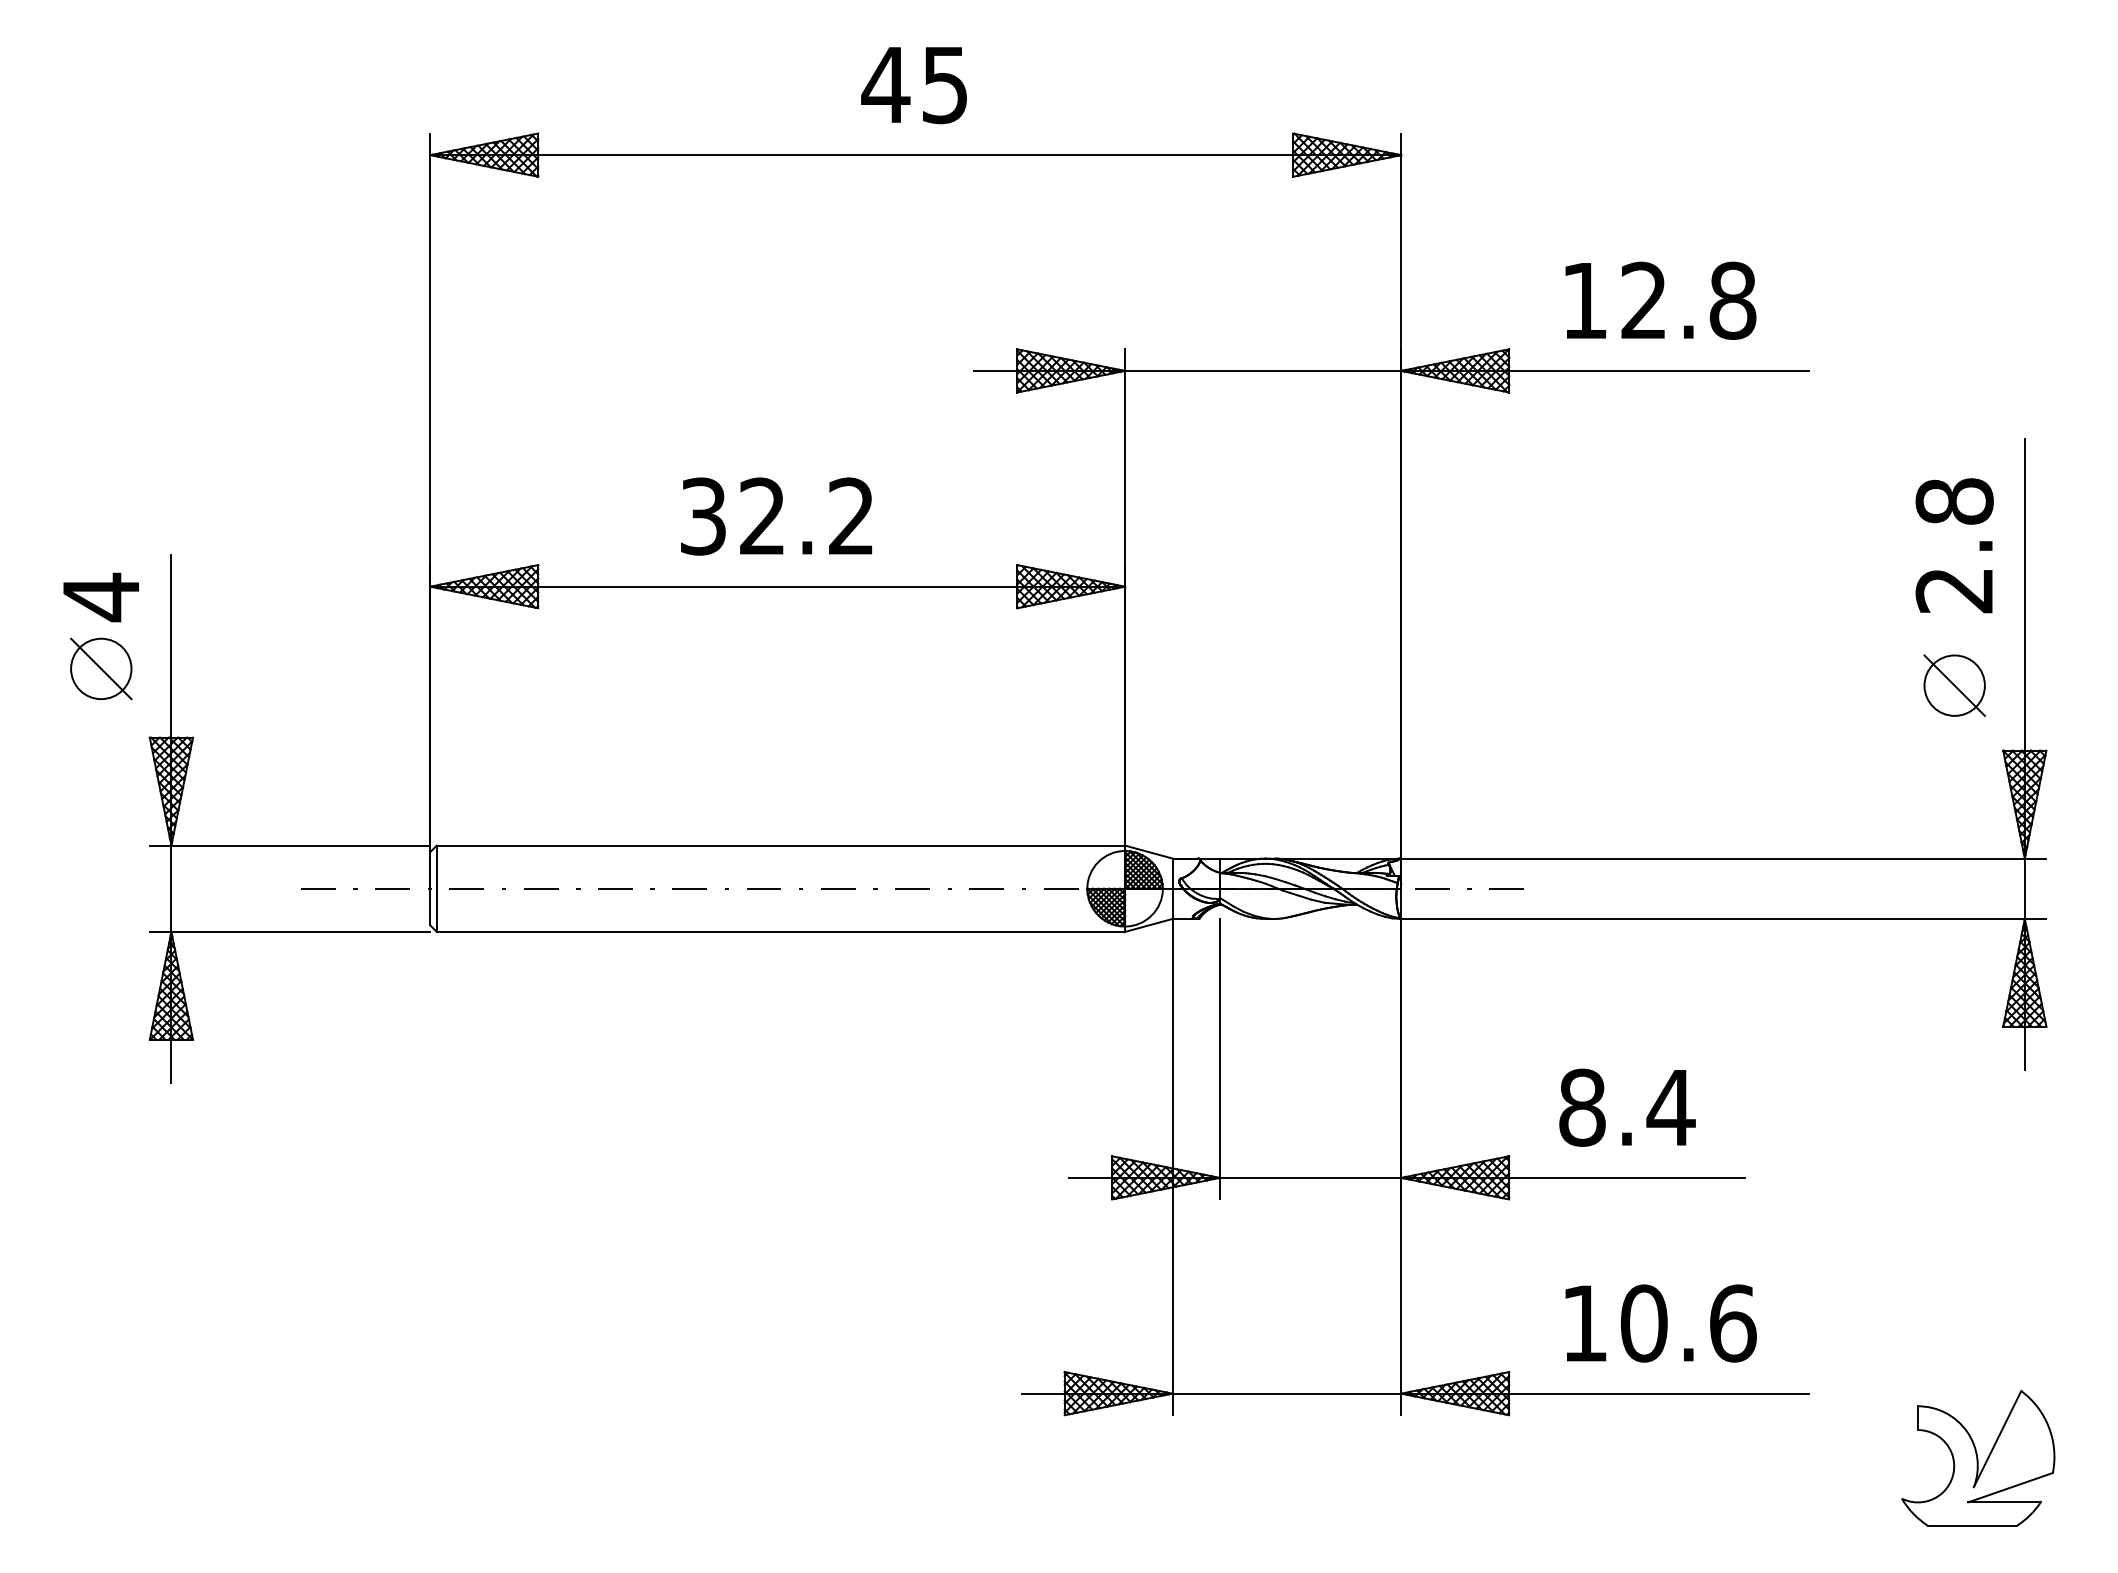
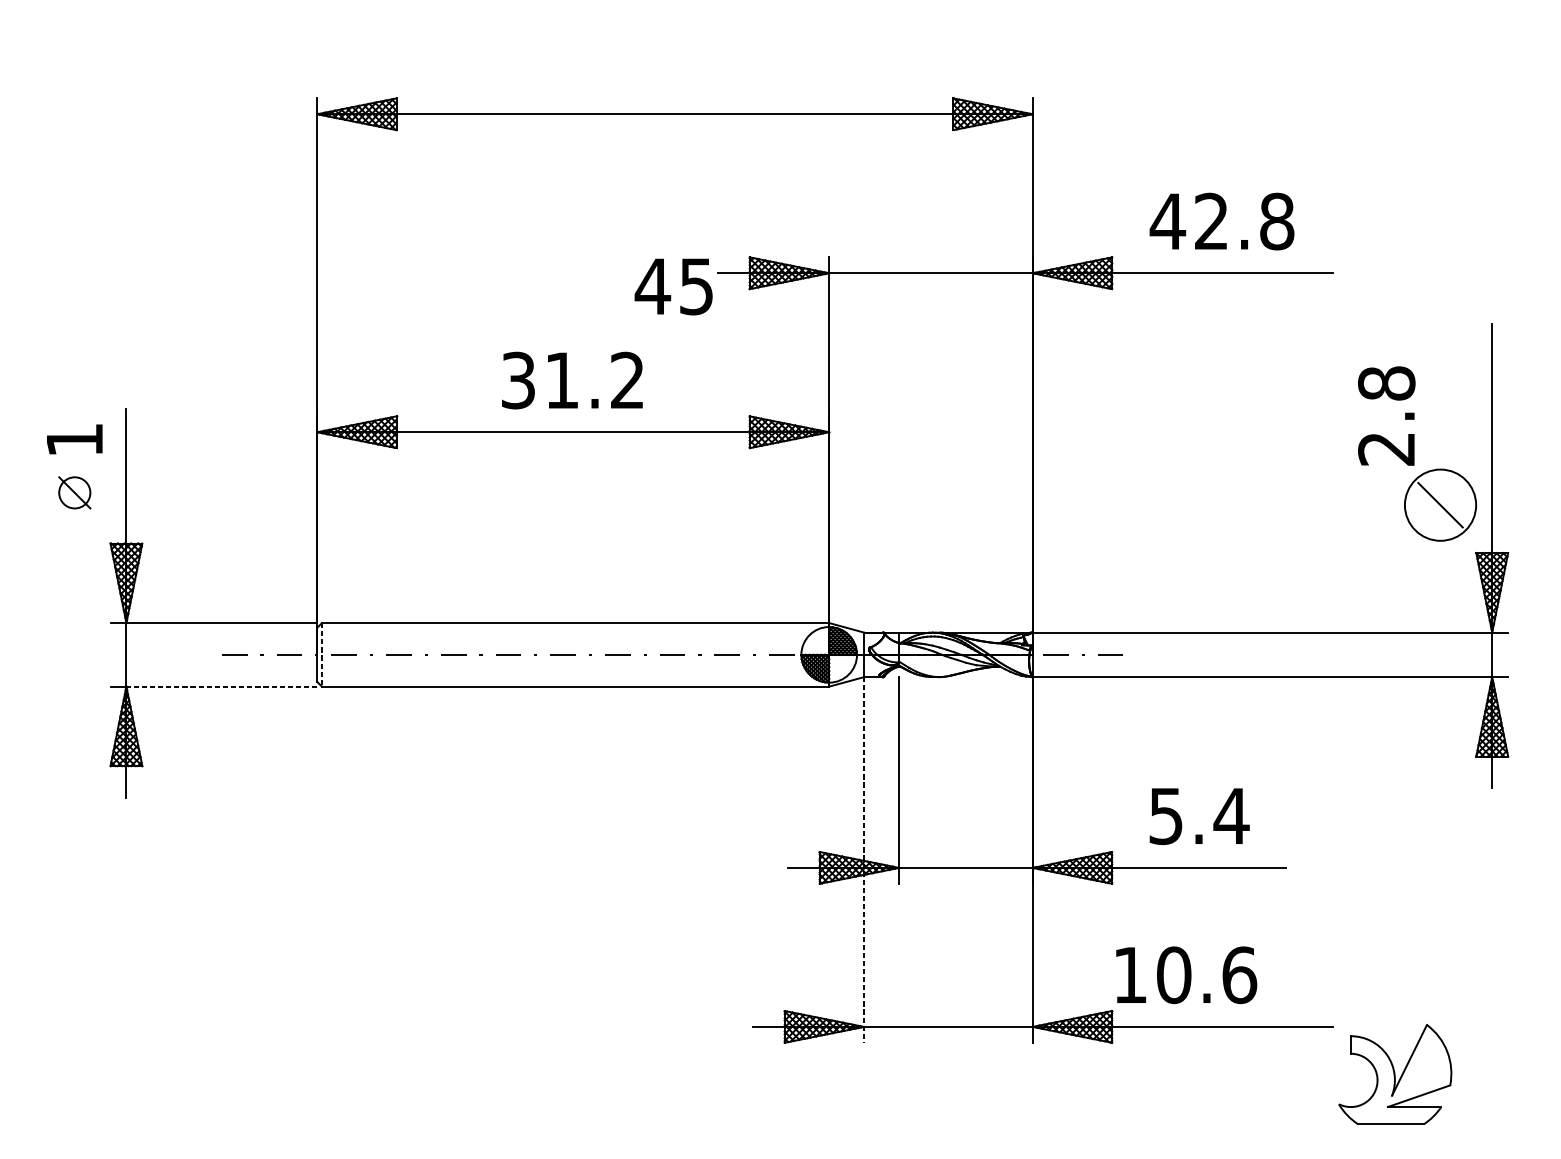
text: (913, 85) -> (673, 286), moved
text: (1584, 300) -> (1167, 221), 12.8 -> 42.8
text: (761, 515) -> (561, 379), 32.2 -> 31.2
text: (1954, 545) -> (1386, 415), moved
text: (100, 597) -> (74, 440), 4 -> 1
part: (101, 668) -> (74, 492), size x0.7
circle: (1954, 685) -> (1440, 505), size x1.6
line: (436, 889) -> (321, 655), solid -> dashed
line: (300, 931) -> (221, 686), solid -> dashed
text: (1582, 1107) -> (1166, 816), 8.4 -> 5.4
line: (1172, 1167) -> (864, 860), solid -> dashed
text: (1660, 1323) -> (1186, 975), moved
part: (1978, 1458) -> (1395, 1074), moved

